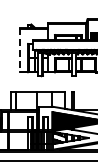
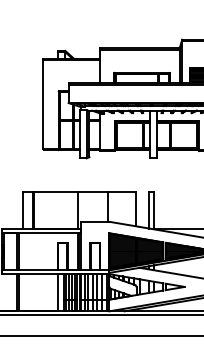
line: (20, 50) -> (42, 104), dashed -> solid

